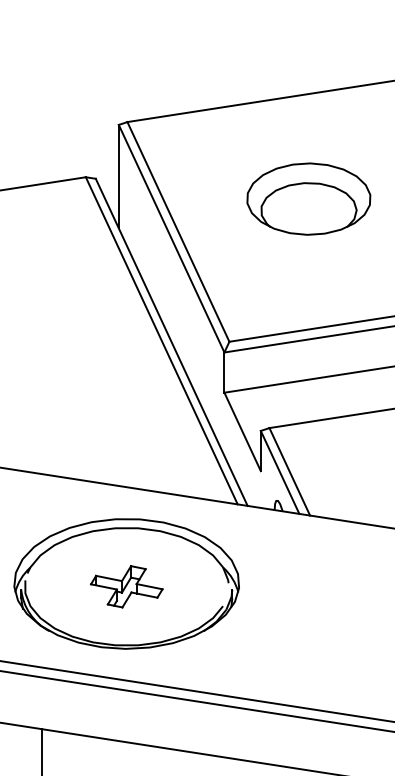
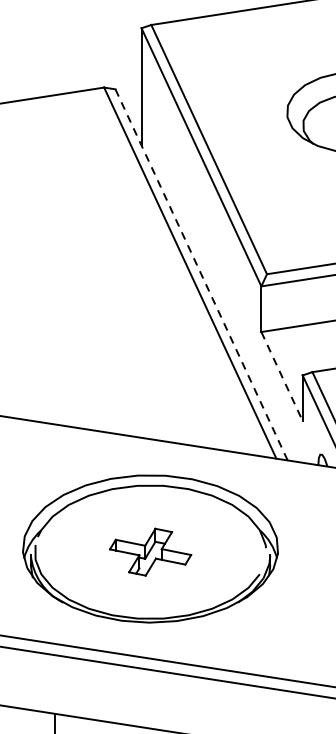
line: (171, 342) -> (201, 275), solid -> dashed
line: (242, 432) -> (281, 377), solid -> dashed

